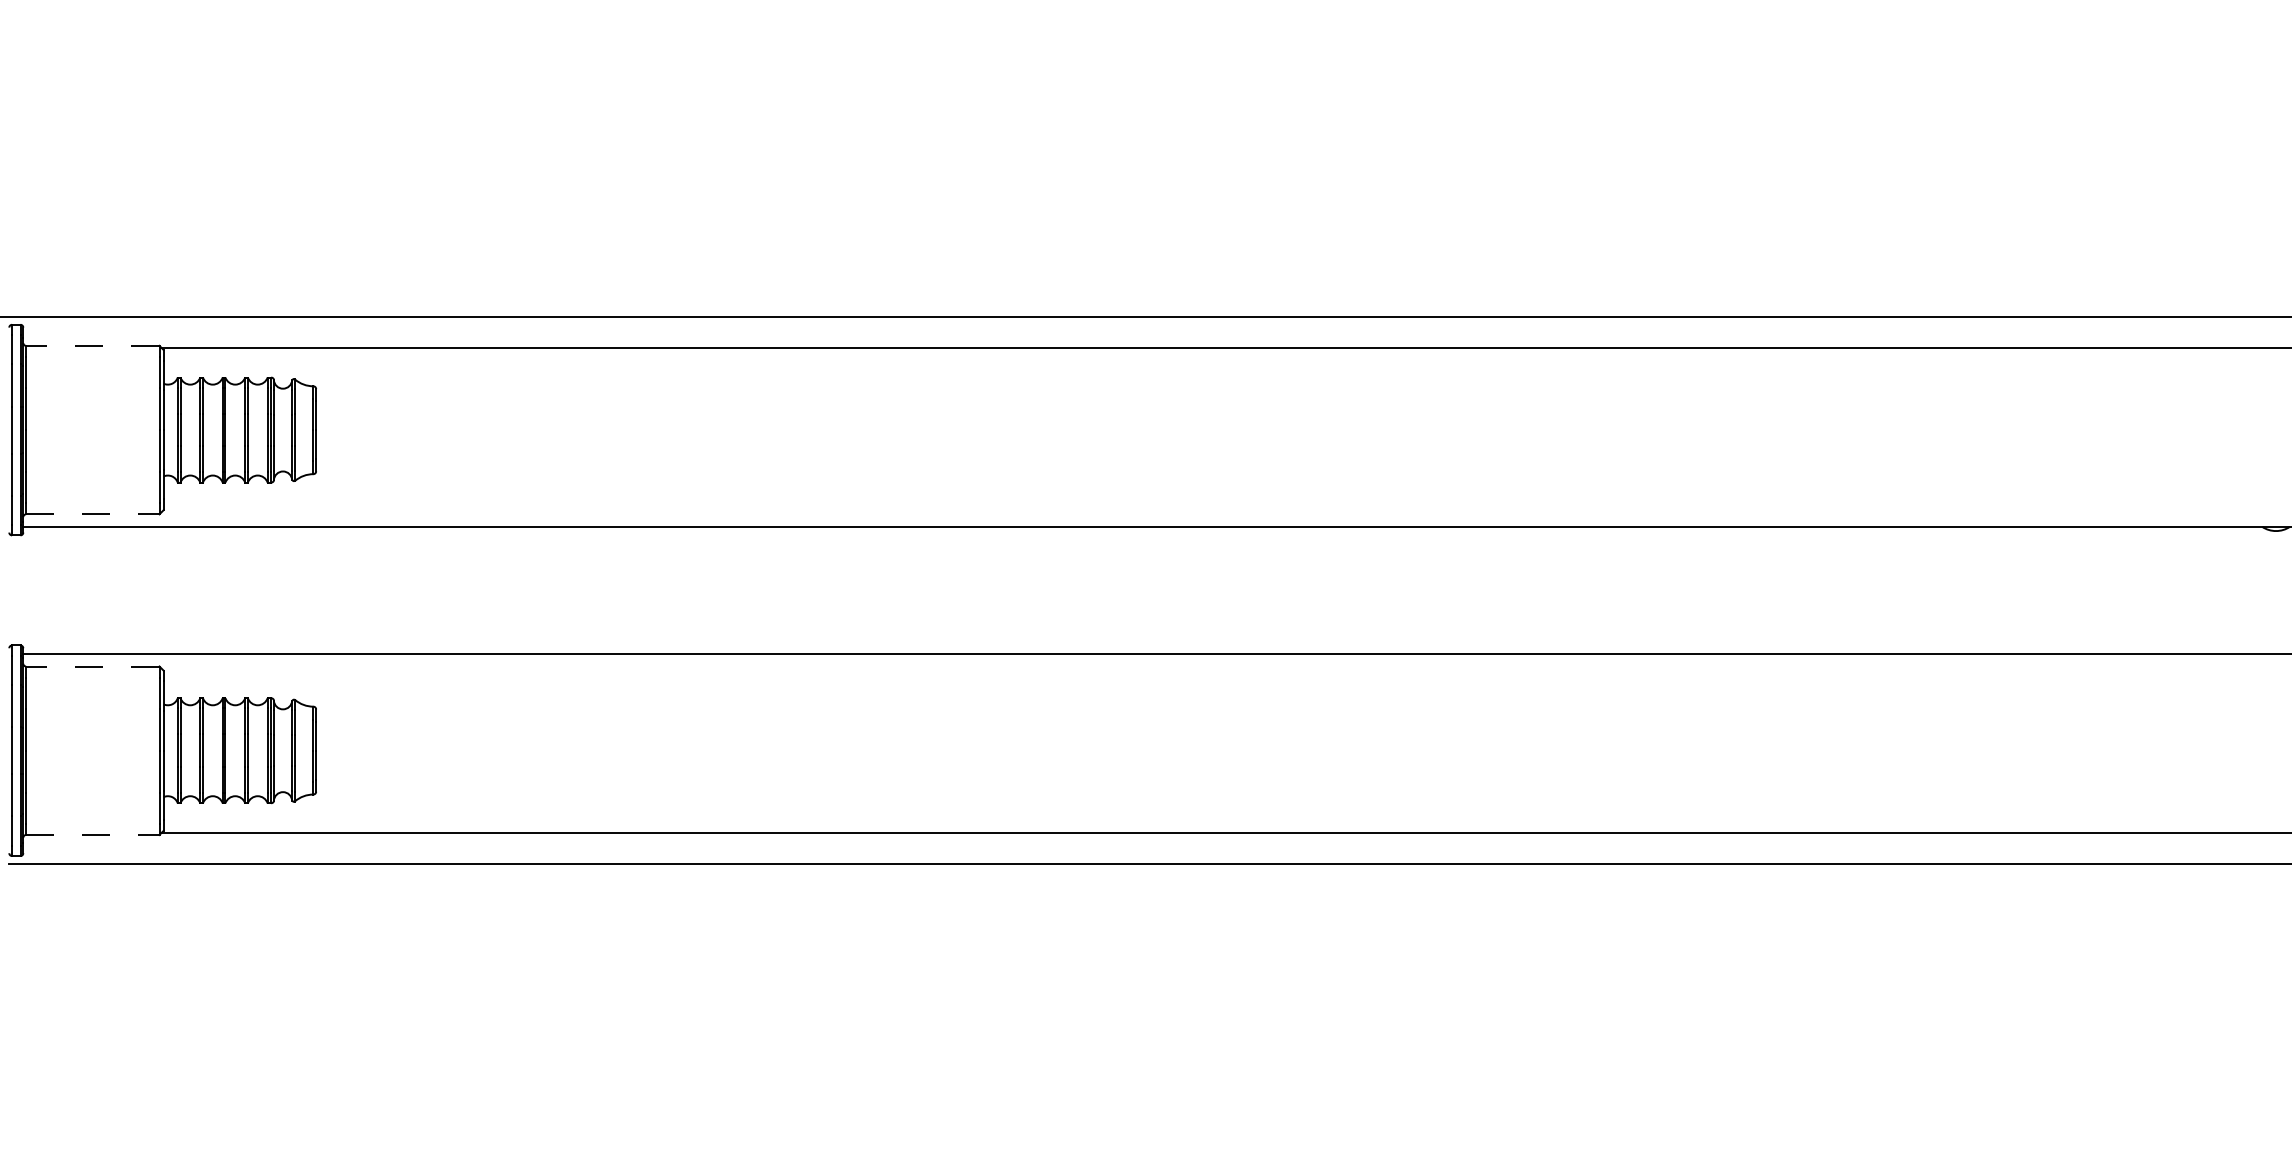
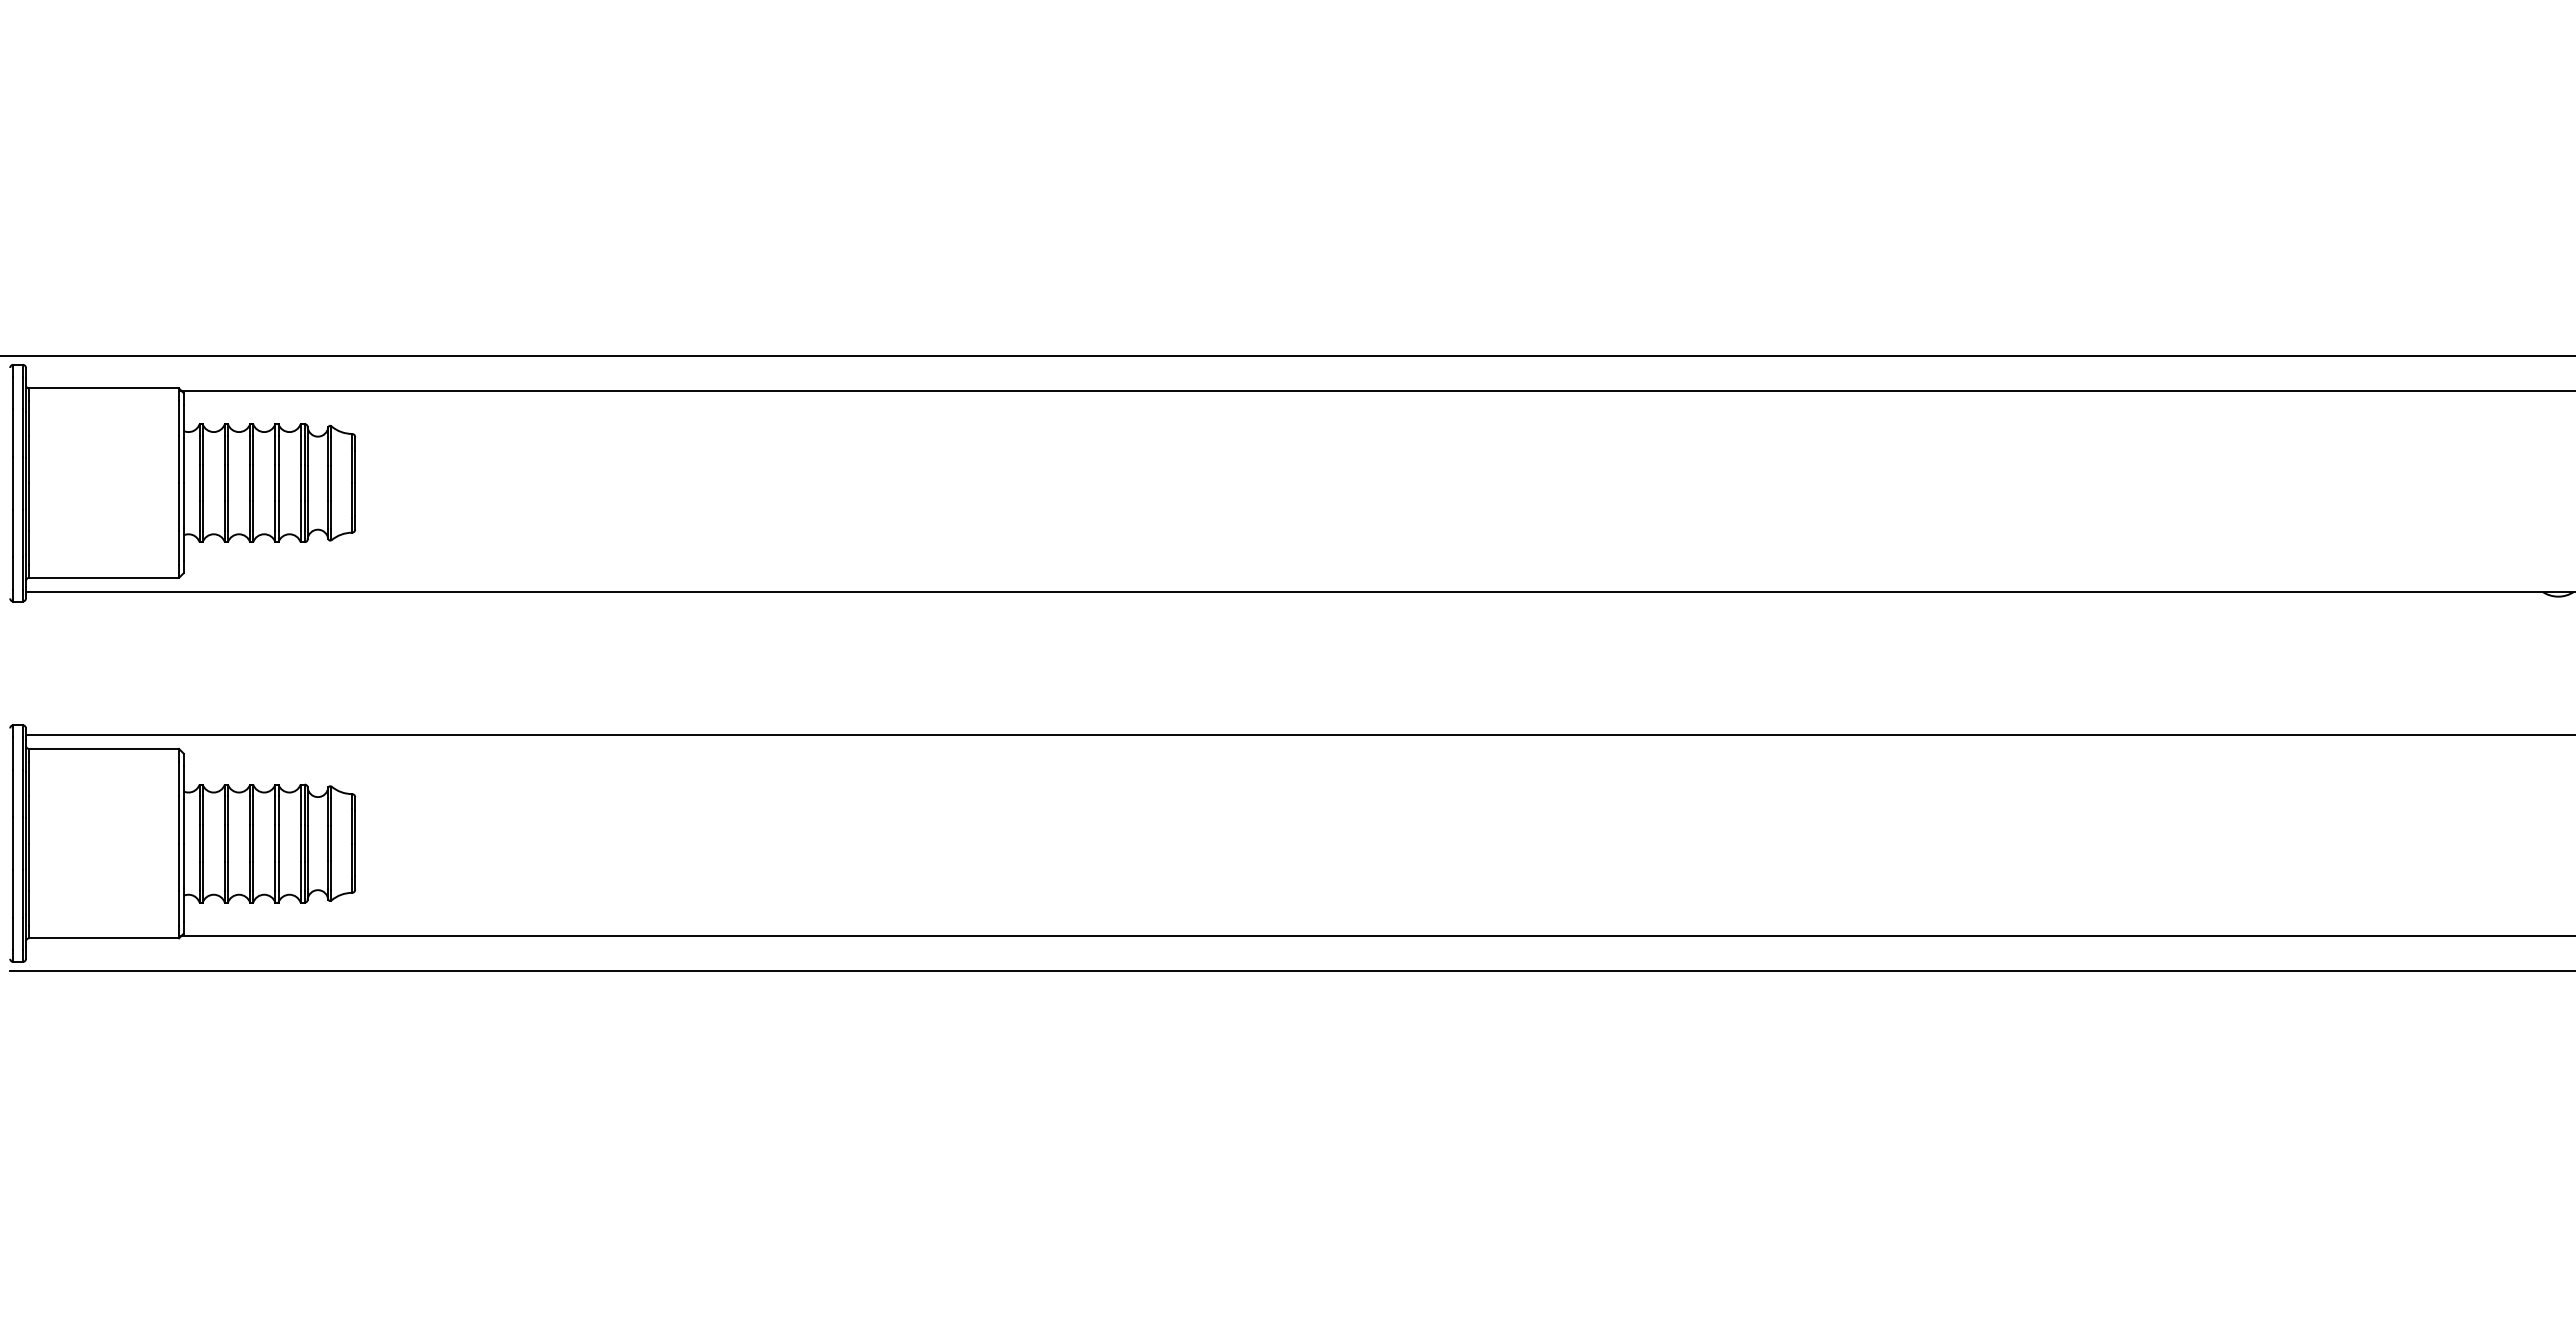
line: (93, 345) -> (104, 388), dashed -> solid
line: (93, 513) -> (104, 577), dashed -> solid
line: (93, 666) -> (104, 748), dashed -> solid
line: (93, 835) -> (104, 938), dashed -> solid

